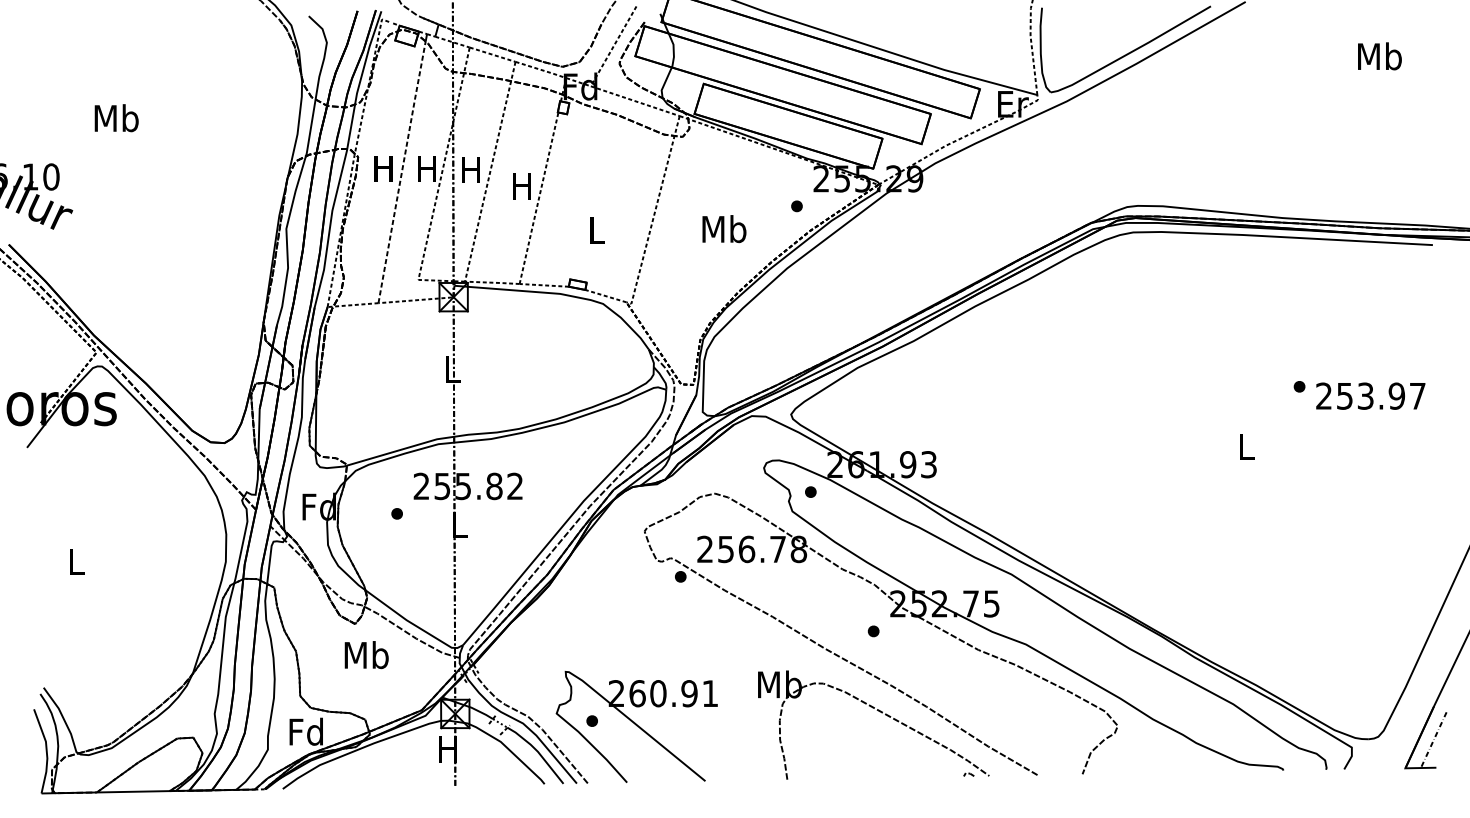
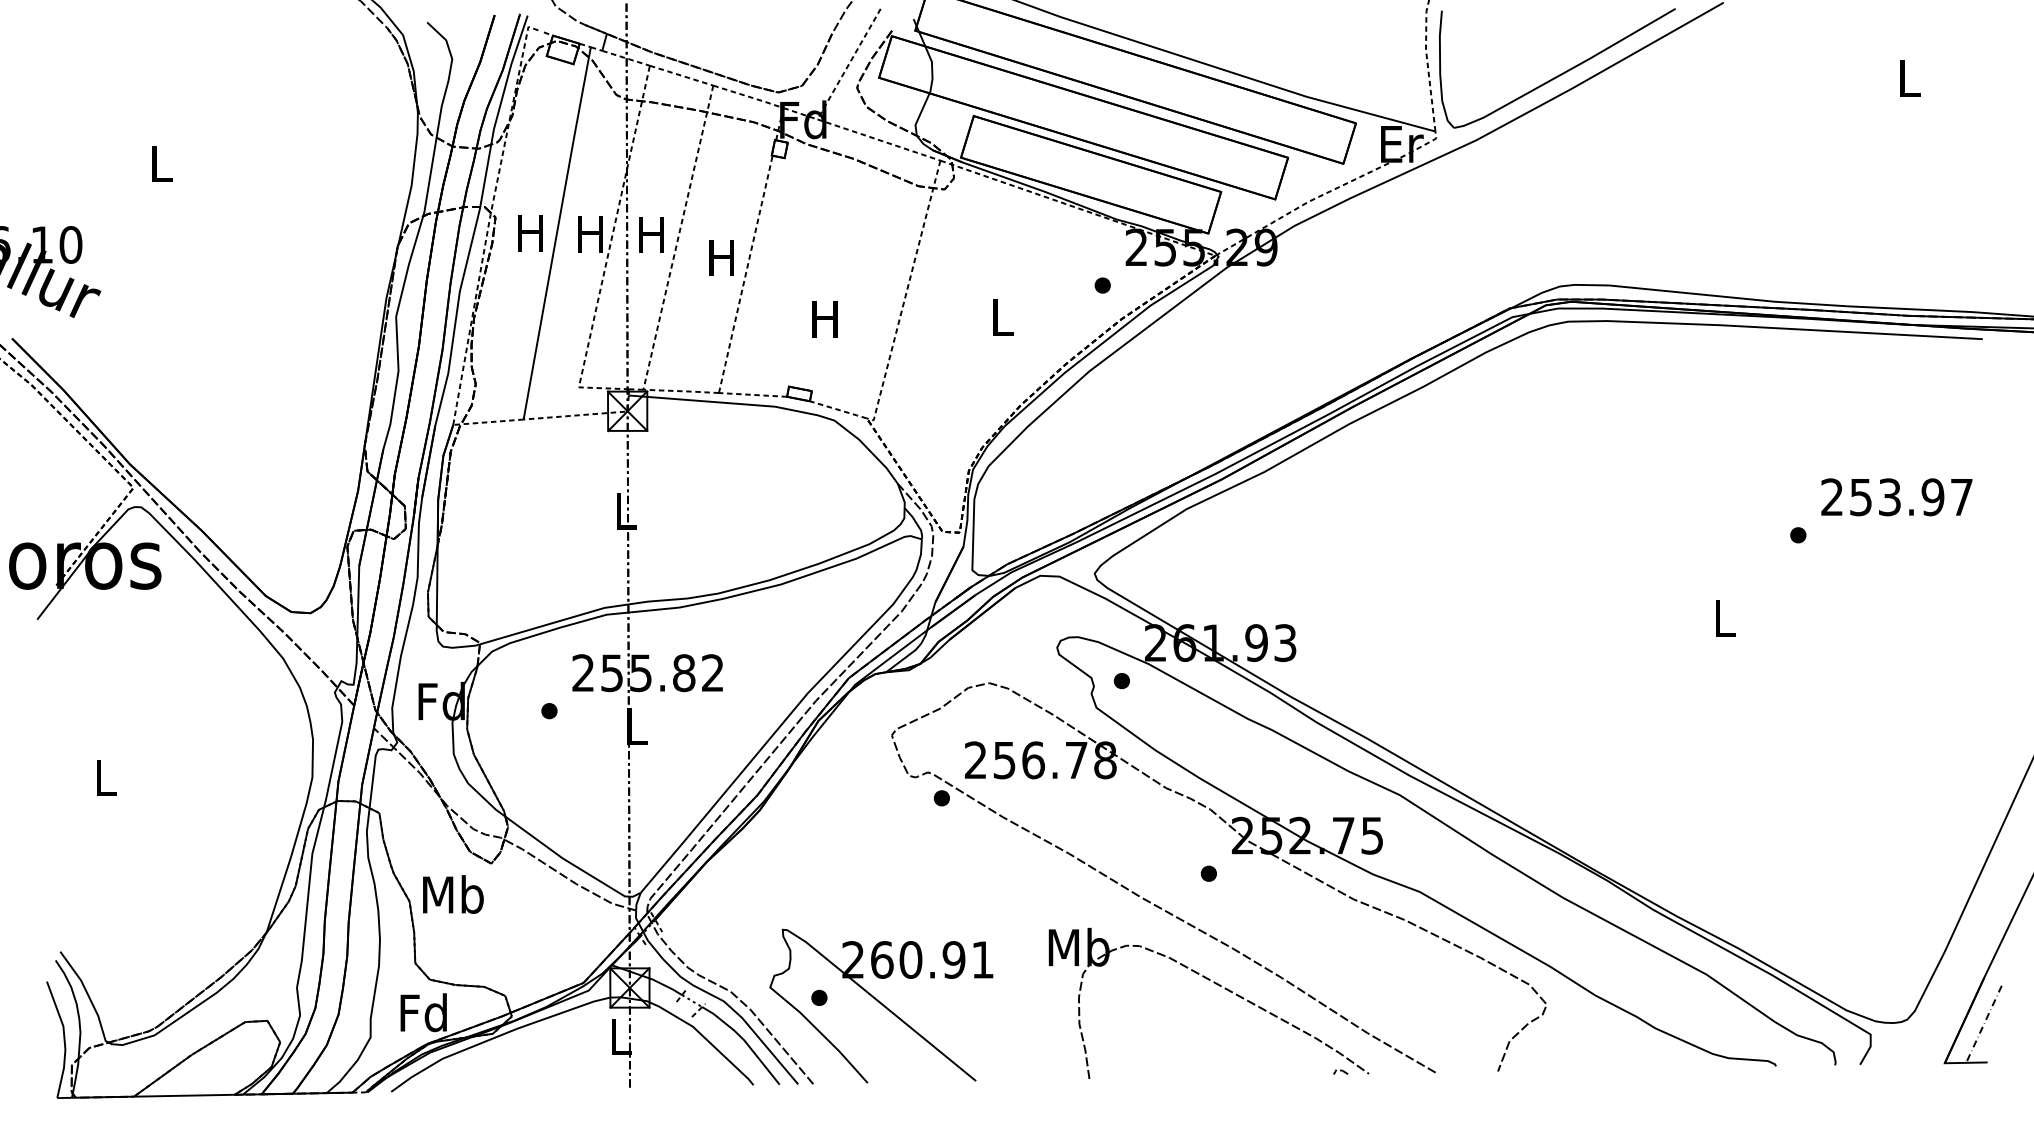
text: (1379, 56) -> (1909, 77), Mb -> L
text: (116, 118) -> (161, 163), Mb -> L
line: (402, 171) -> (556, 237), dashed -> solid
text: (724, 228) -> (1002, 316), Mb -> L
text: (595, 230) -> (824, 319), L -> H
text: (1370, 396) -> (1896, 497), moved
text: (366, 655) -> (453, 894), moved
text: (447, 748) -> (619, 1036), H -> L

